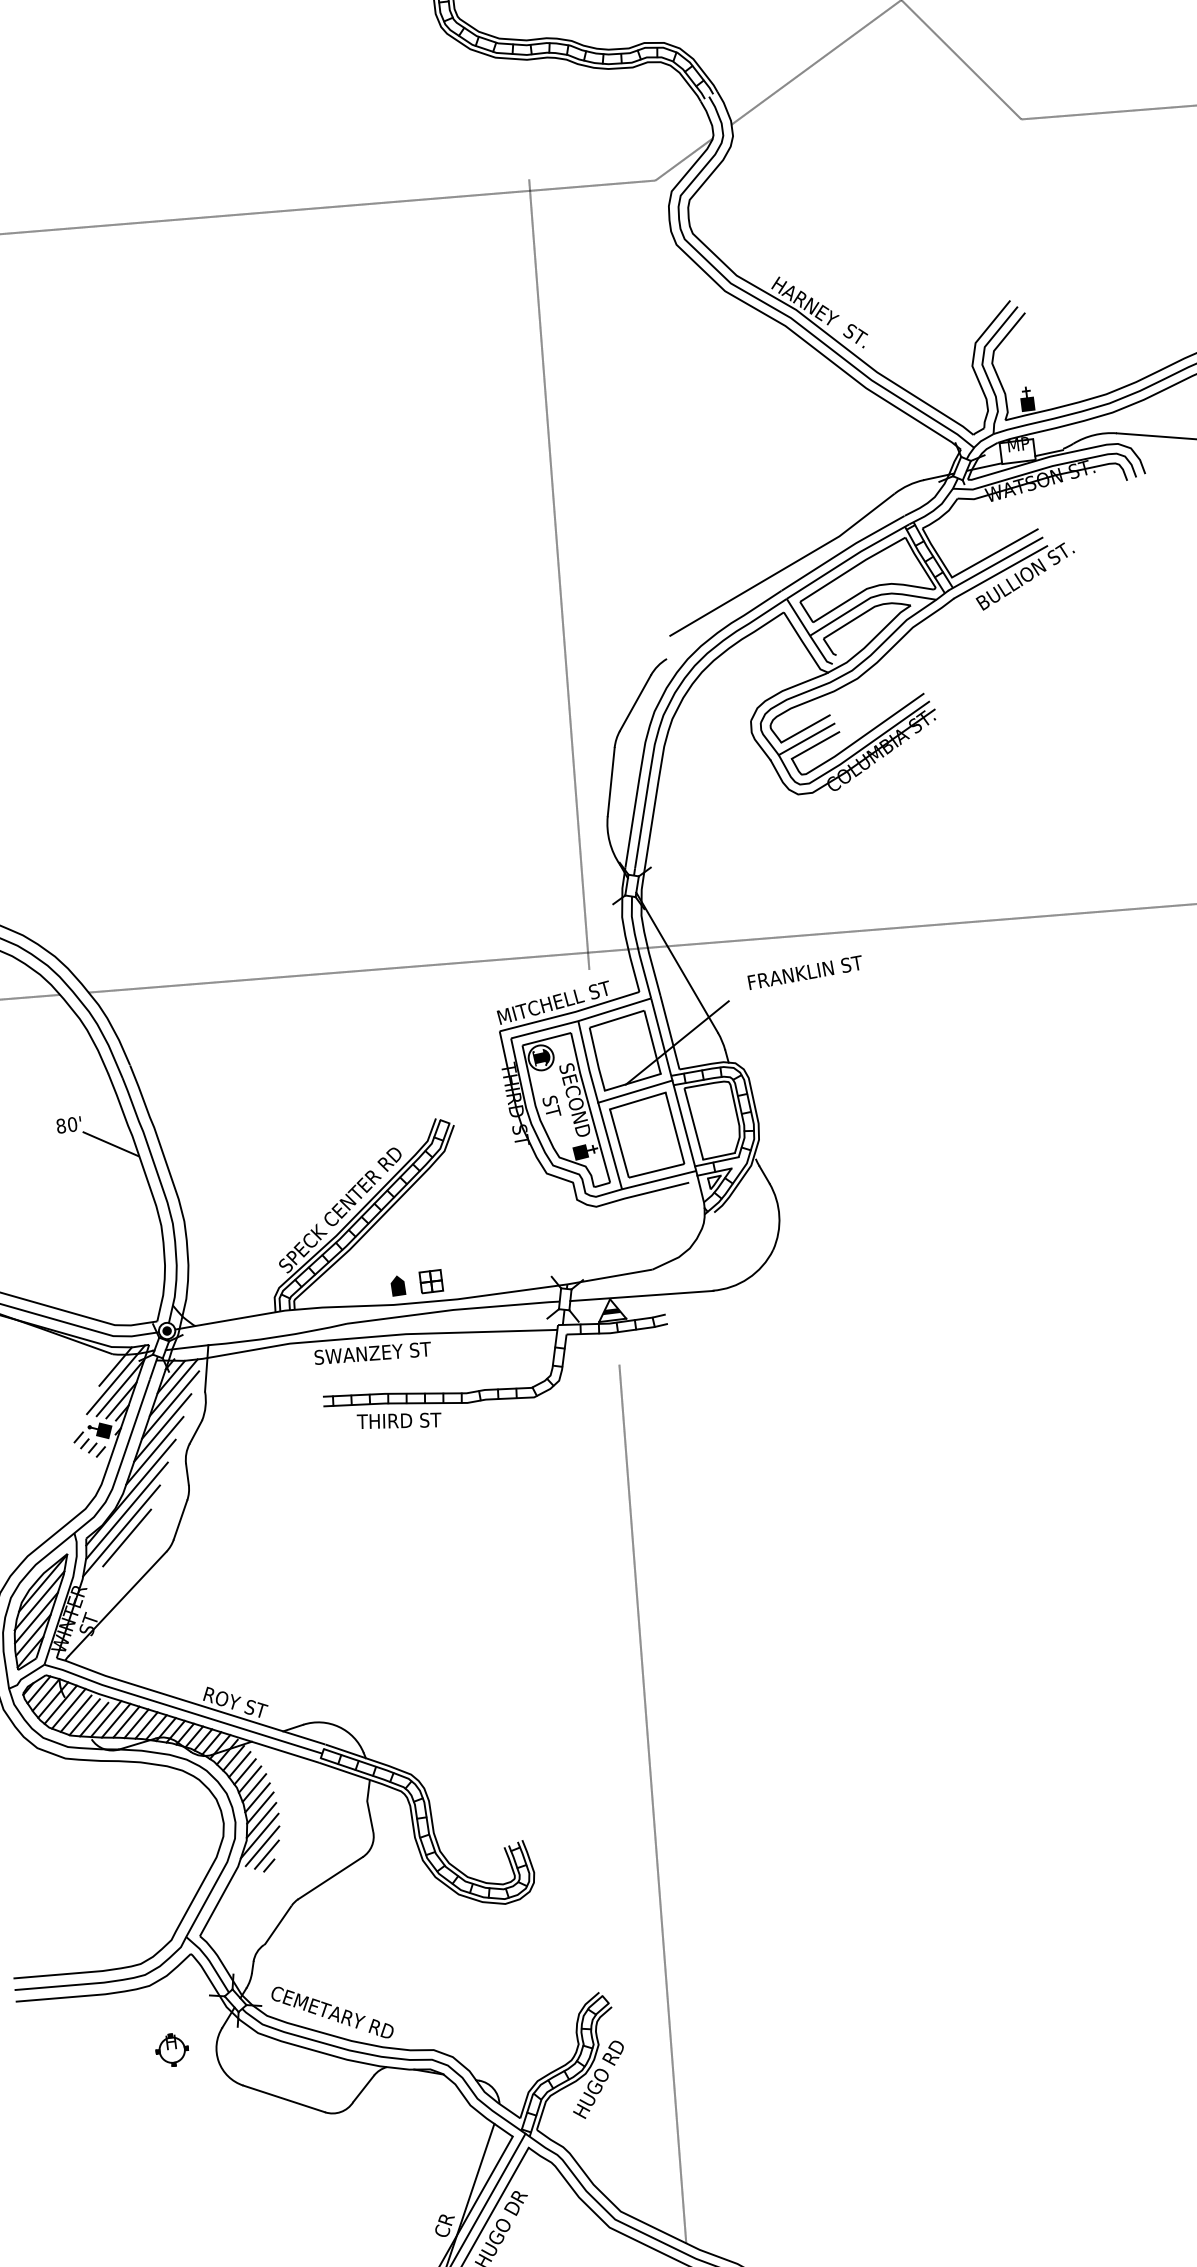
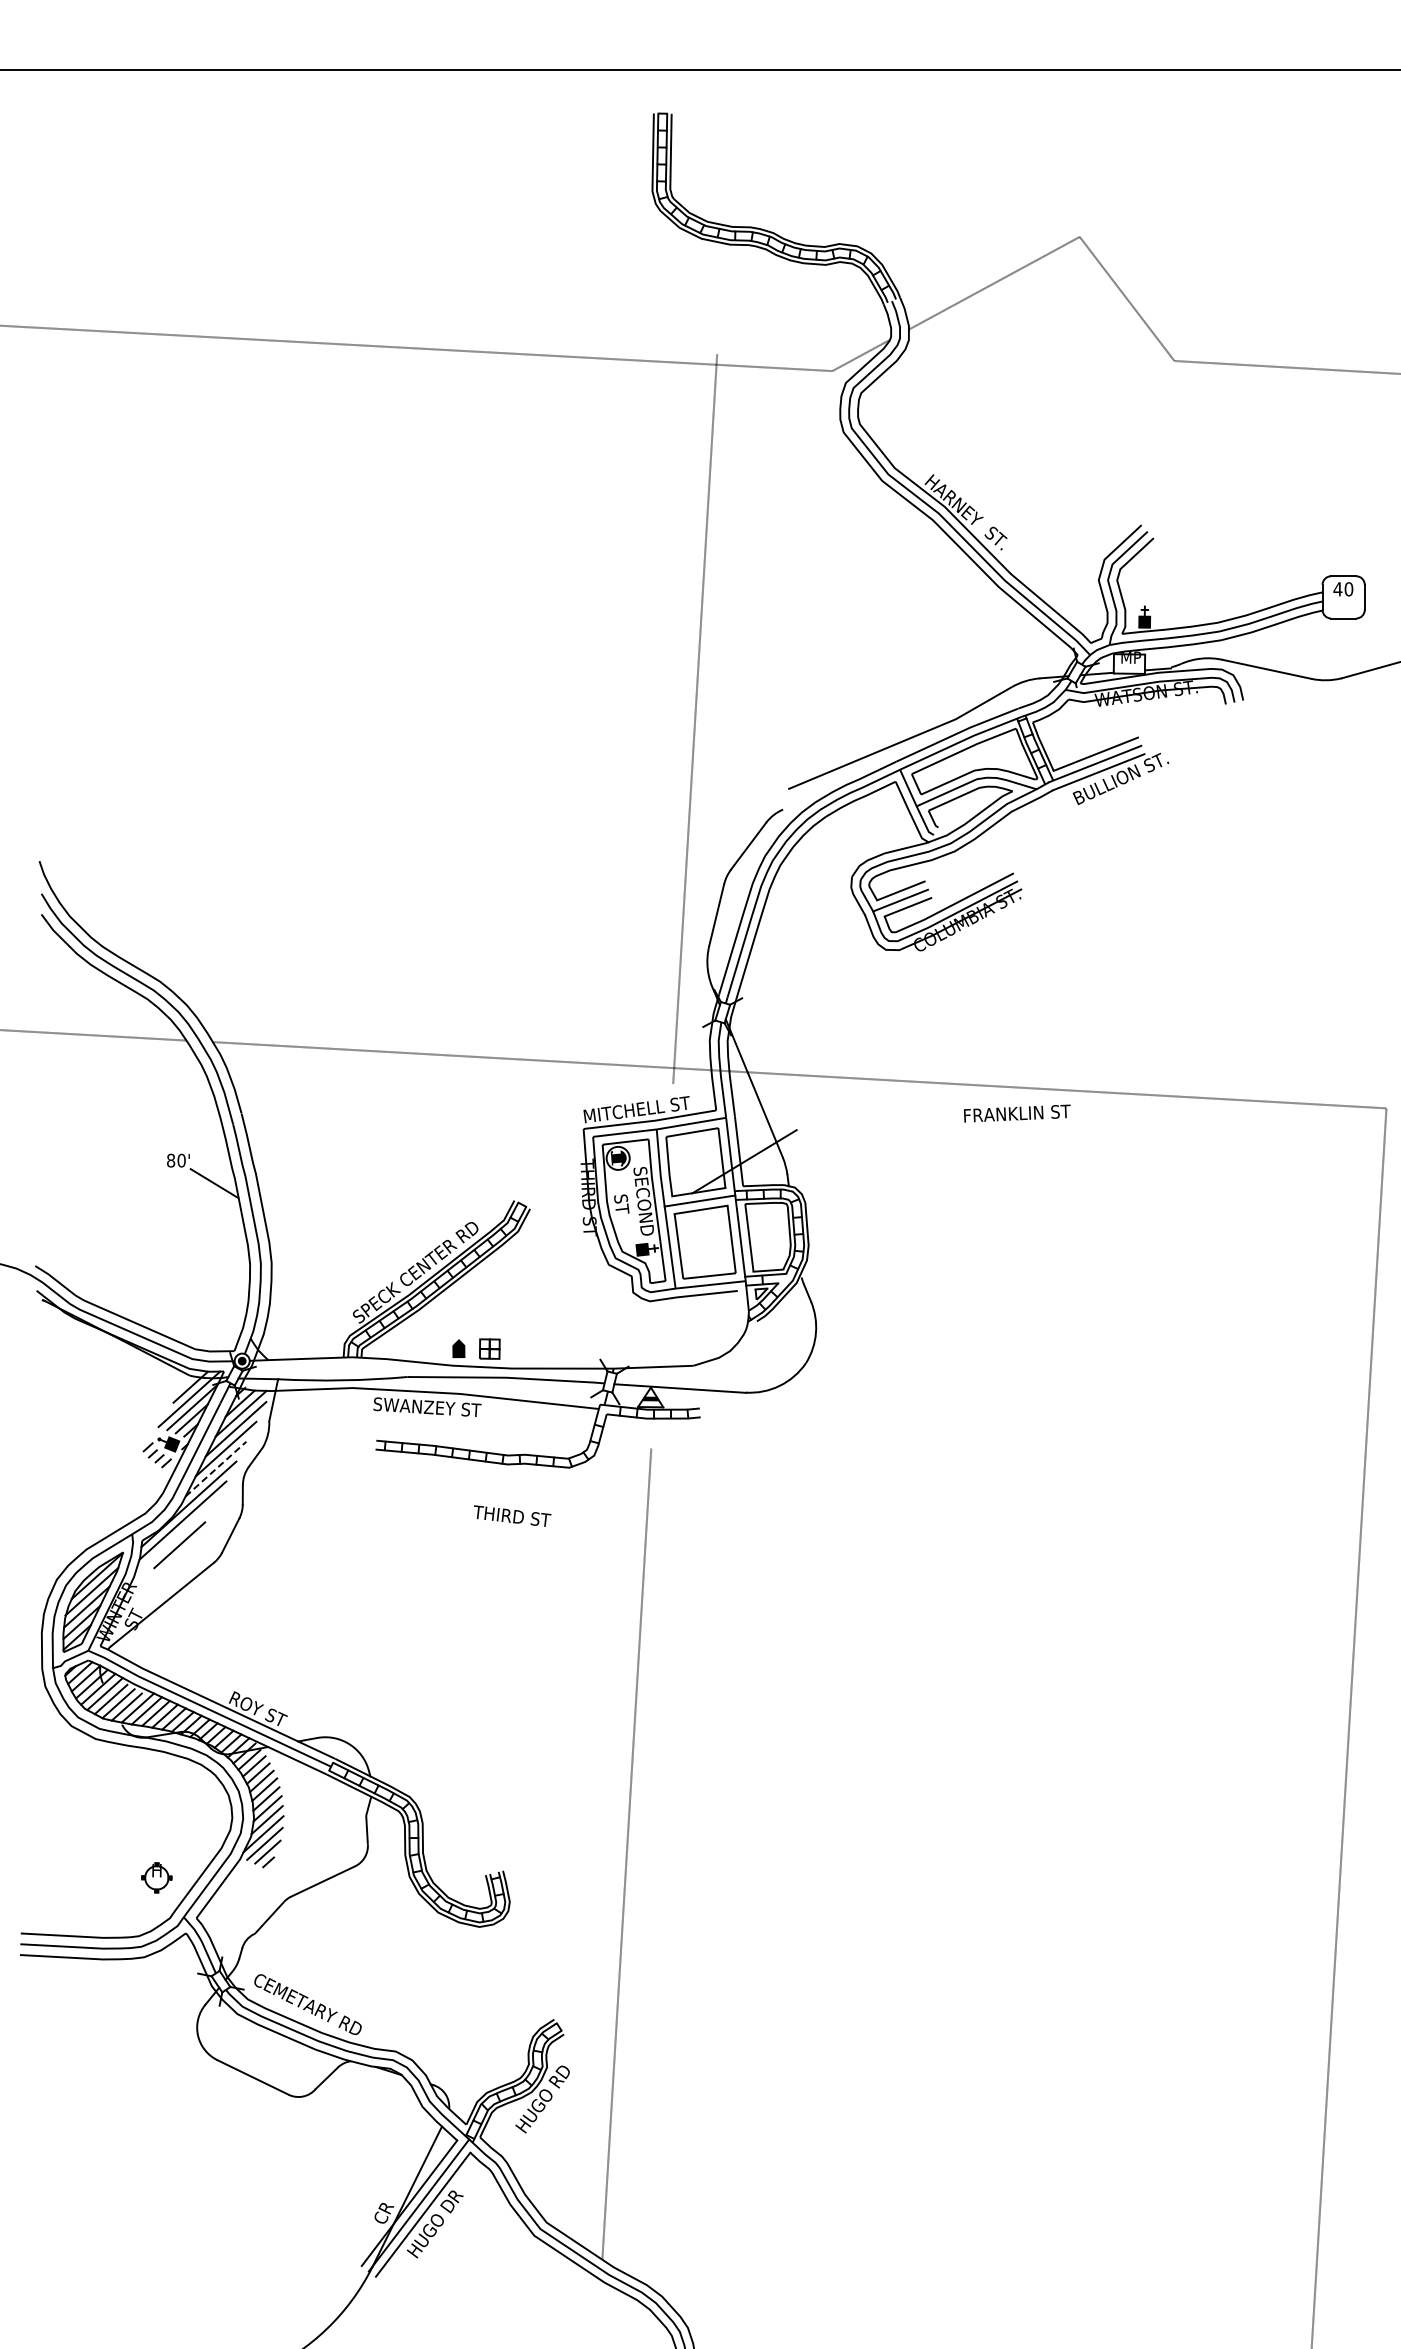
text: (805, 972) -> (1017, 1113), moved
text: (399, 1419) -> (512, 1515), moved
line: (155, 1451) -> (216, 1469), solid -> dashed
line: (121, 1530) -> (175, 1537), removed
part: (171, 2049) -> (156, 1877), moved

